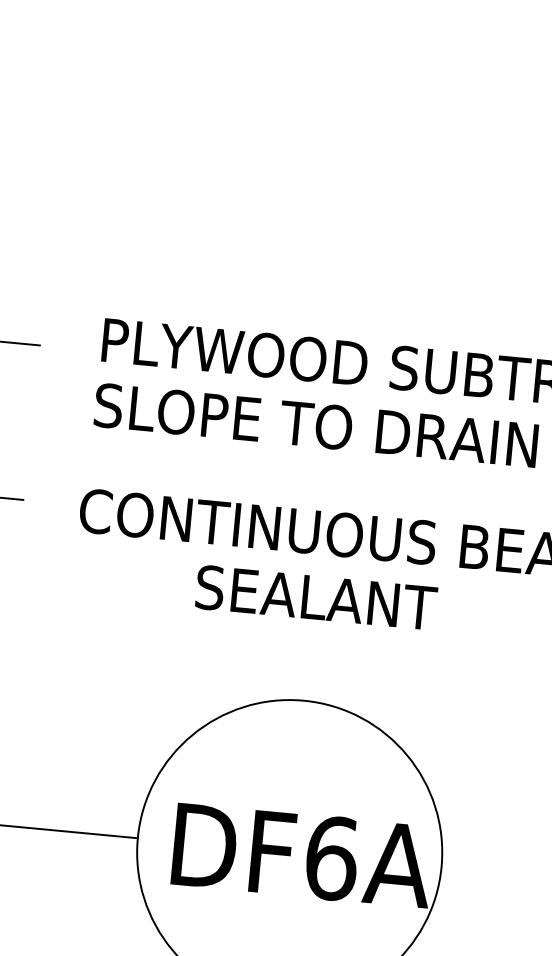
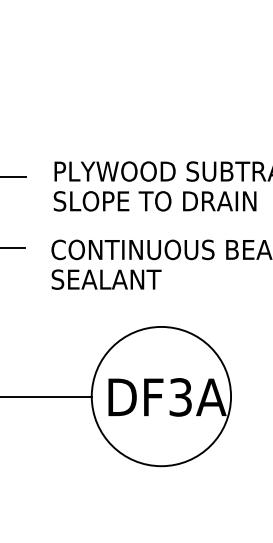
text: (316, 597) -> (106, 279), moved
text: (331, 858) -> (180, 397), DF6A -> DF3A

